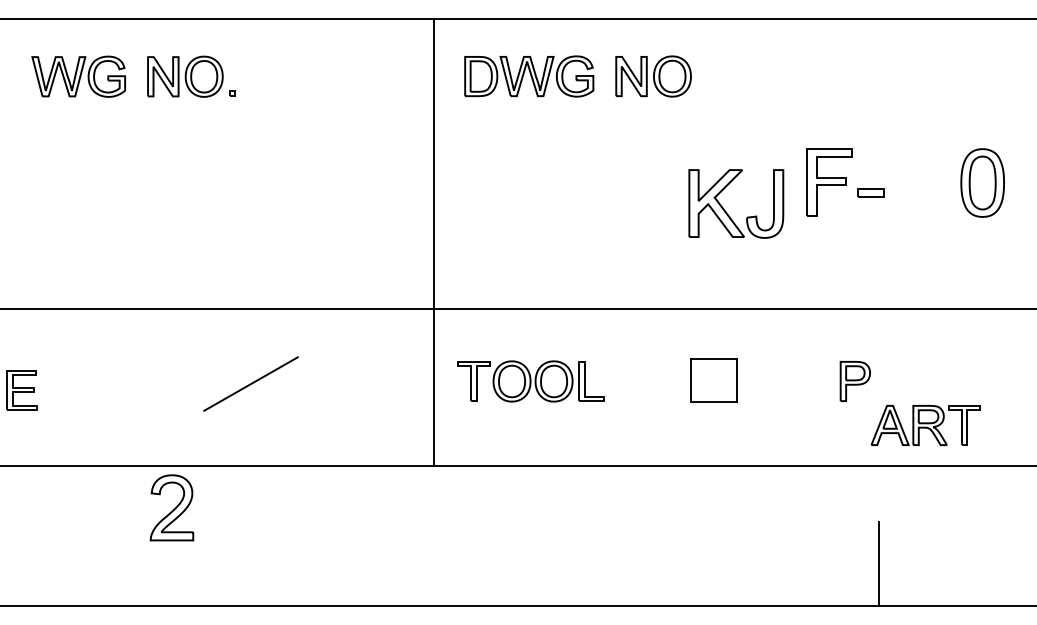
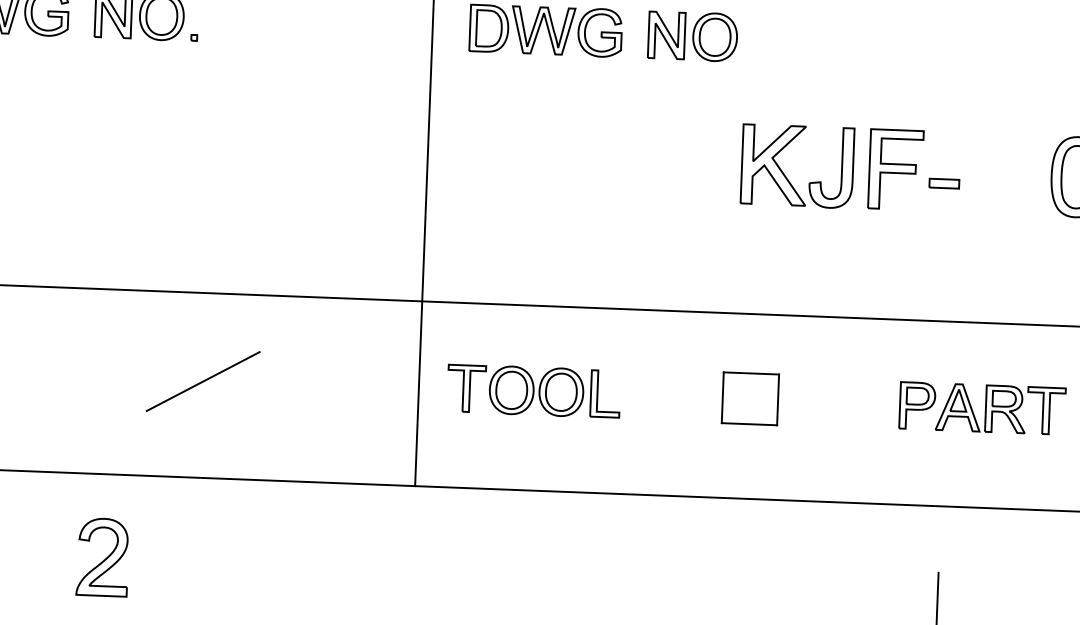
part: (727, 212) -> (786, 176), moved
part: (925, 425) -> (1000, 409), moved
part: (171, 507) -> (102, 556), moved

